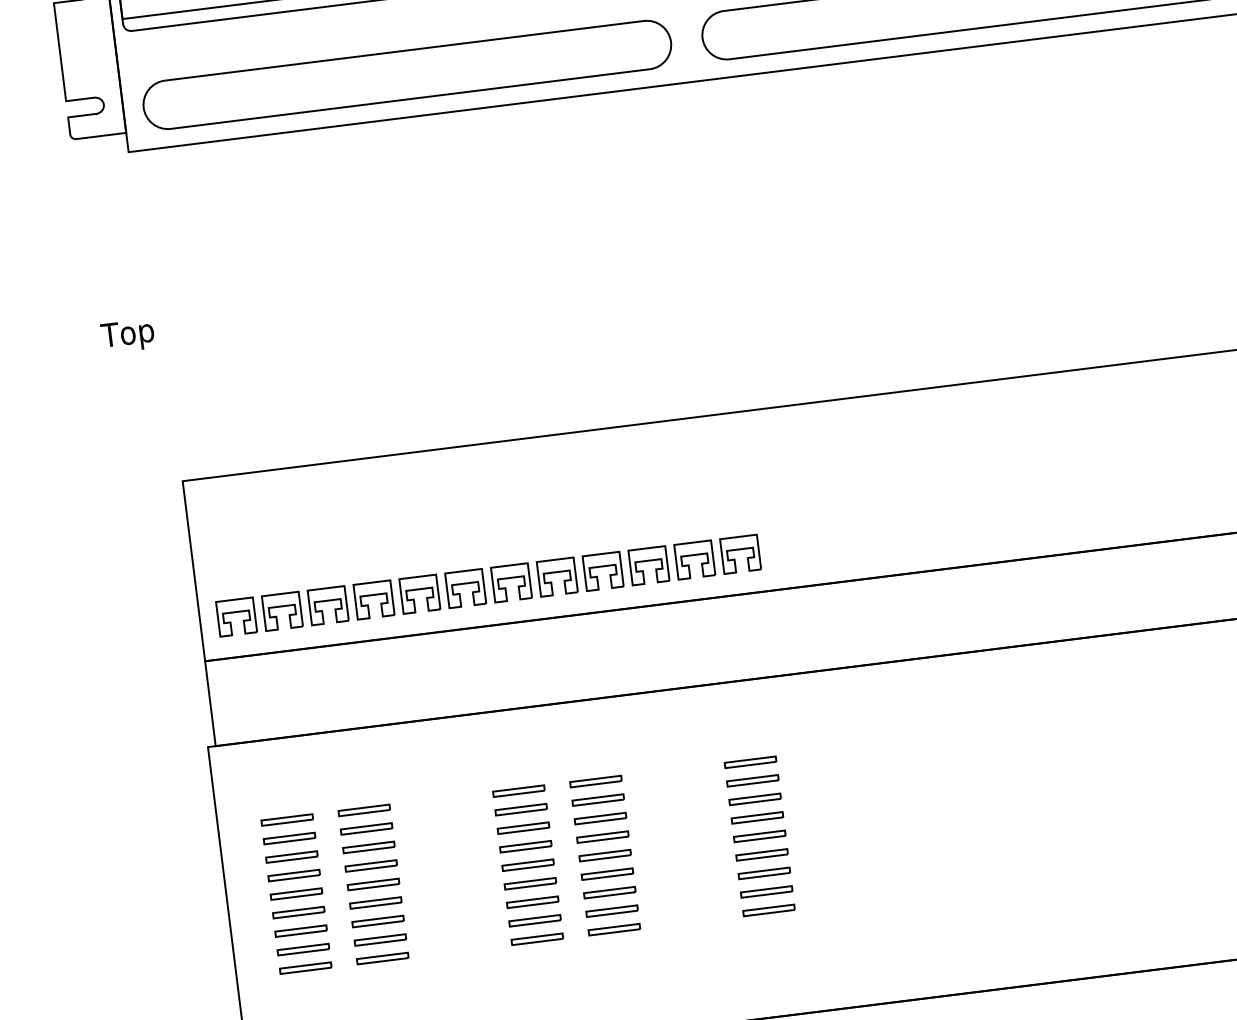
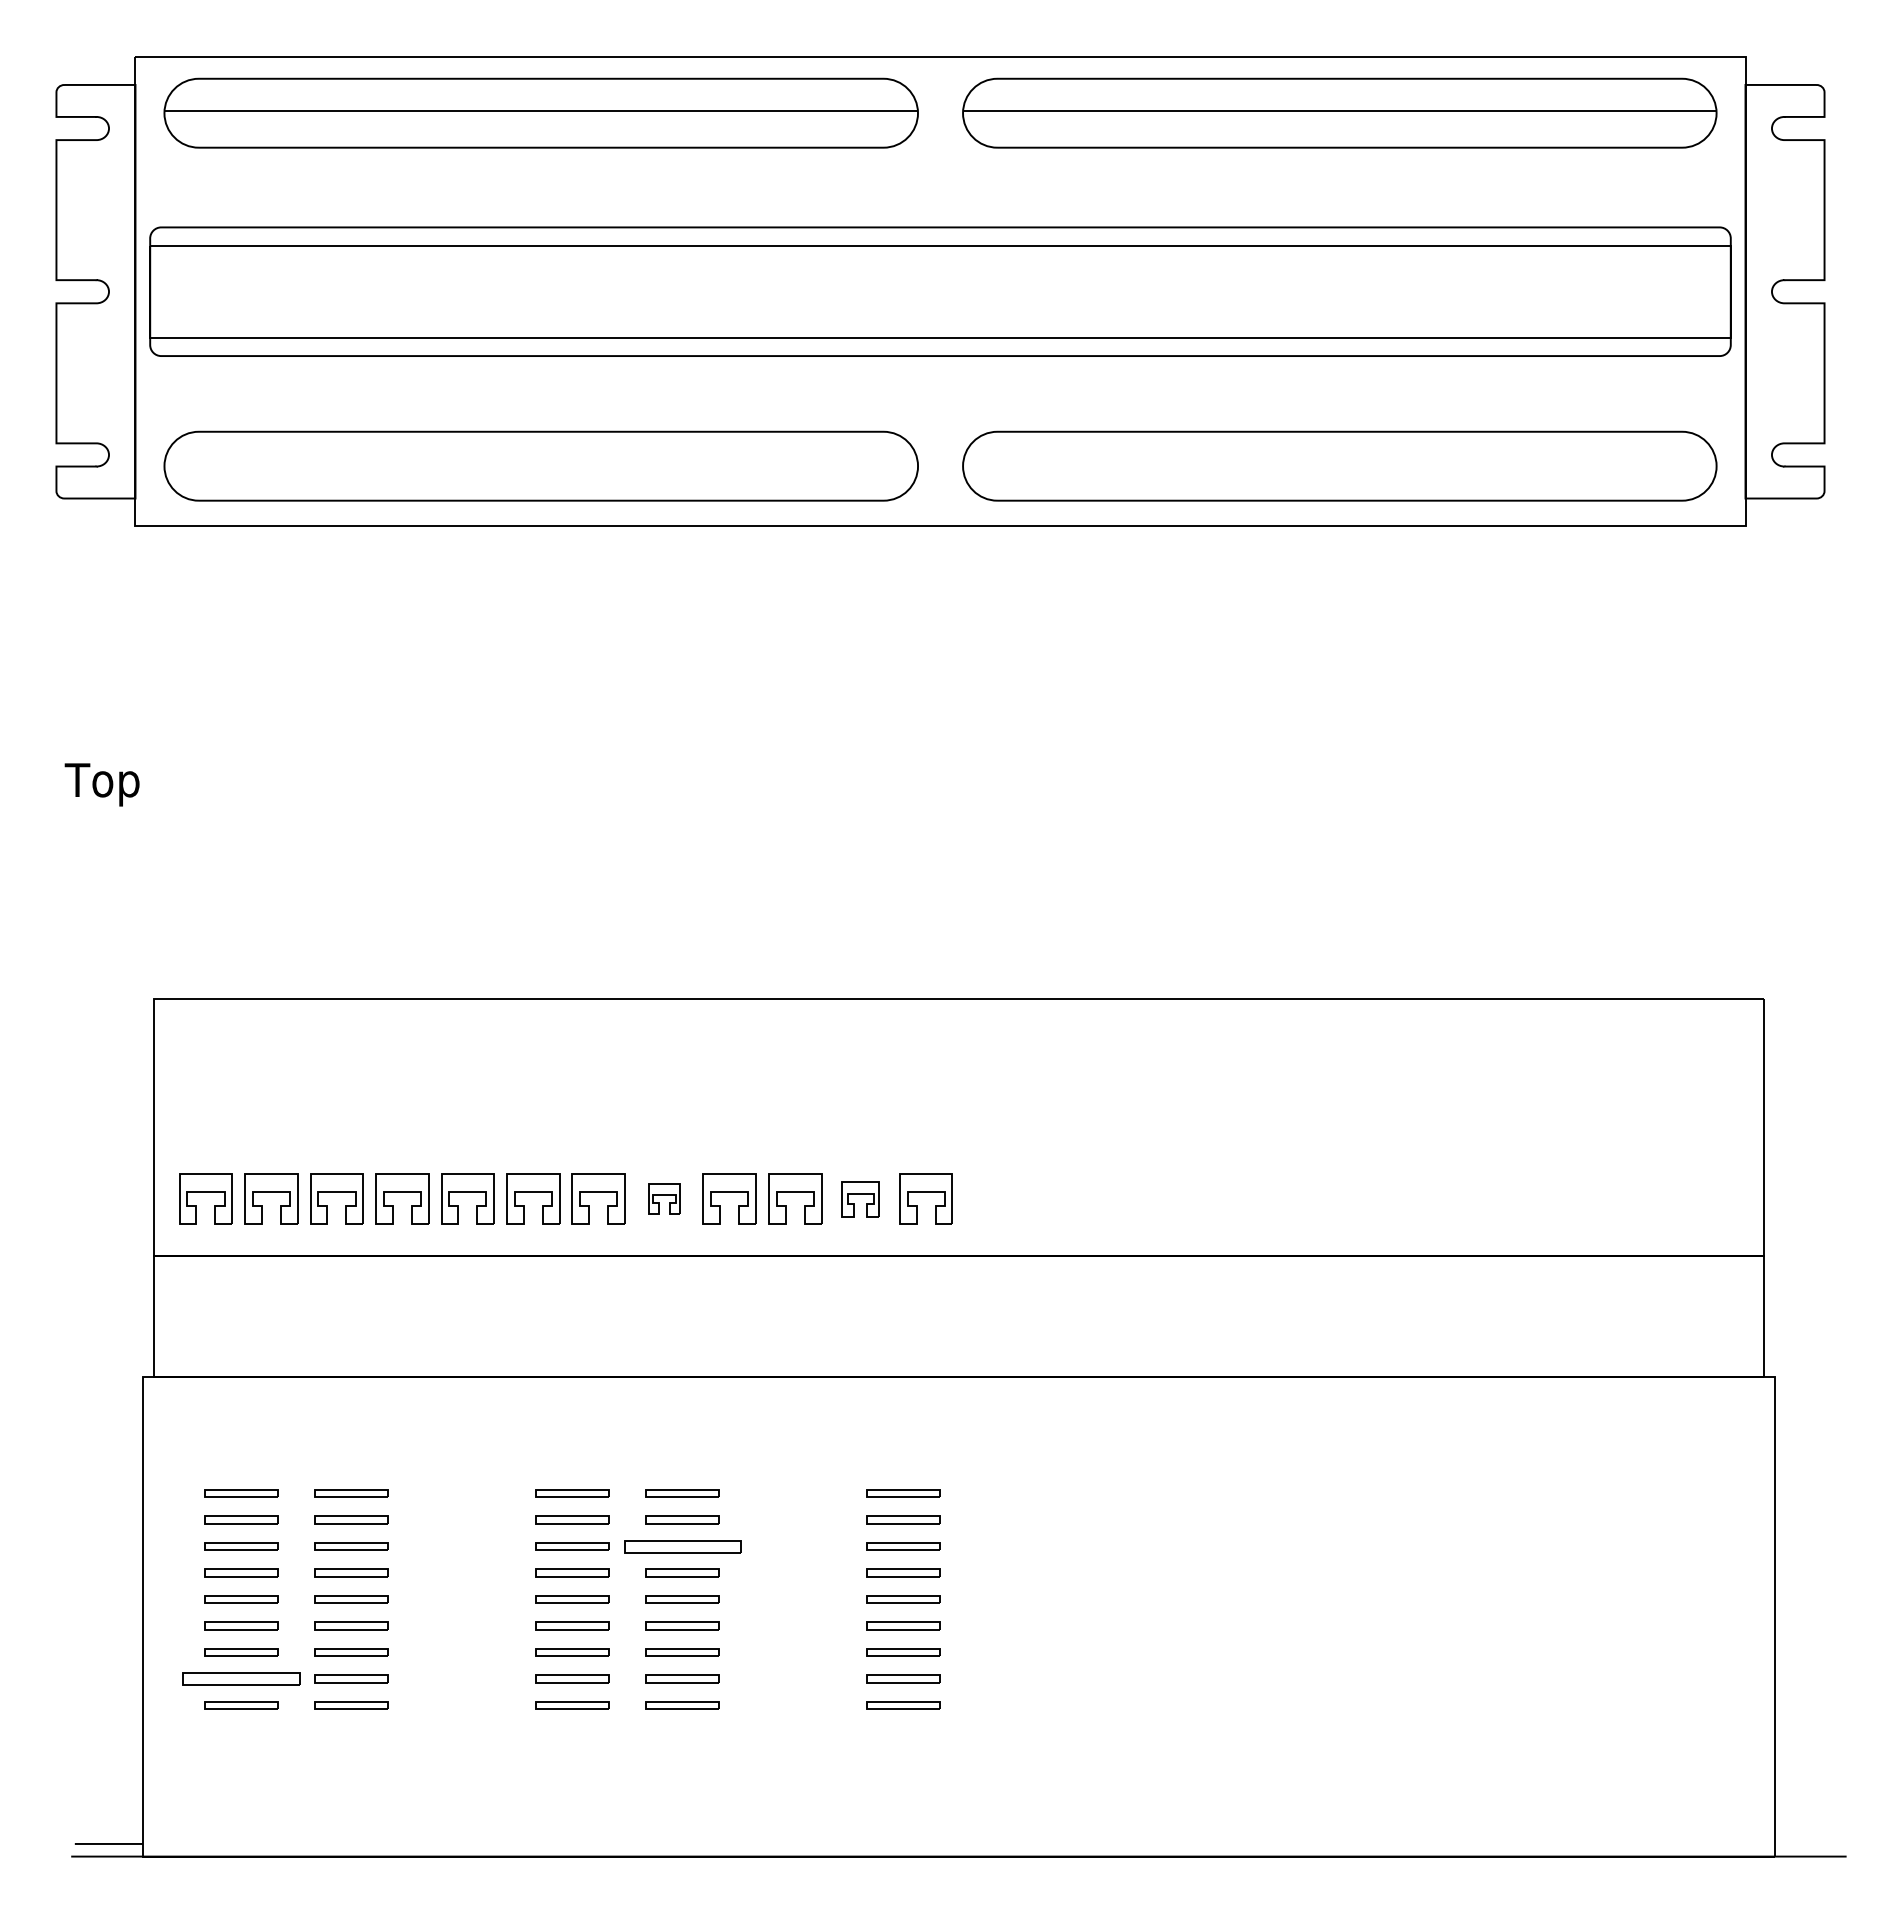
part: (694, 559) -> (860, 1198), size x0.7
part: (557, 576) -> (664, 1198), size x0.6
part: (600, 818) -> (682, 1546), size x1.6
part: (303, 949) -> (241, 1678), size x1.6

